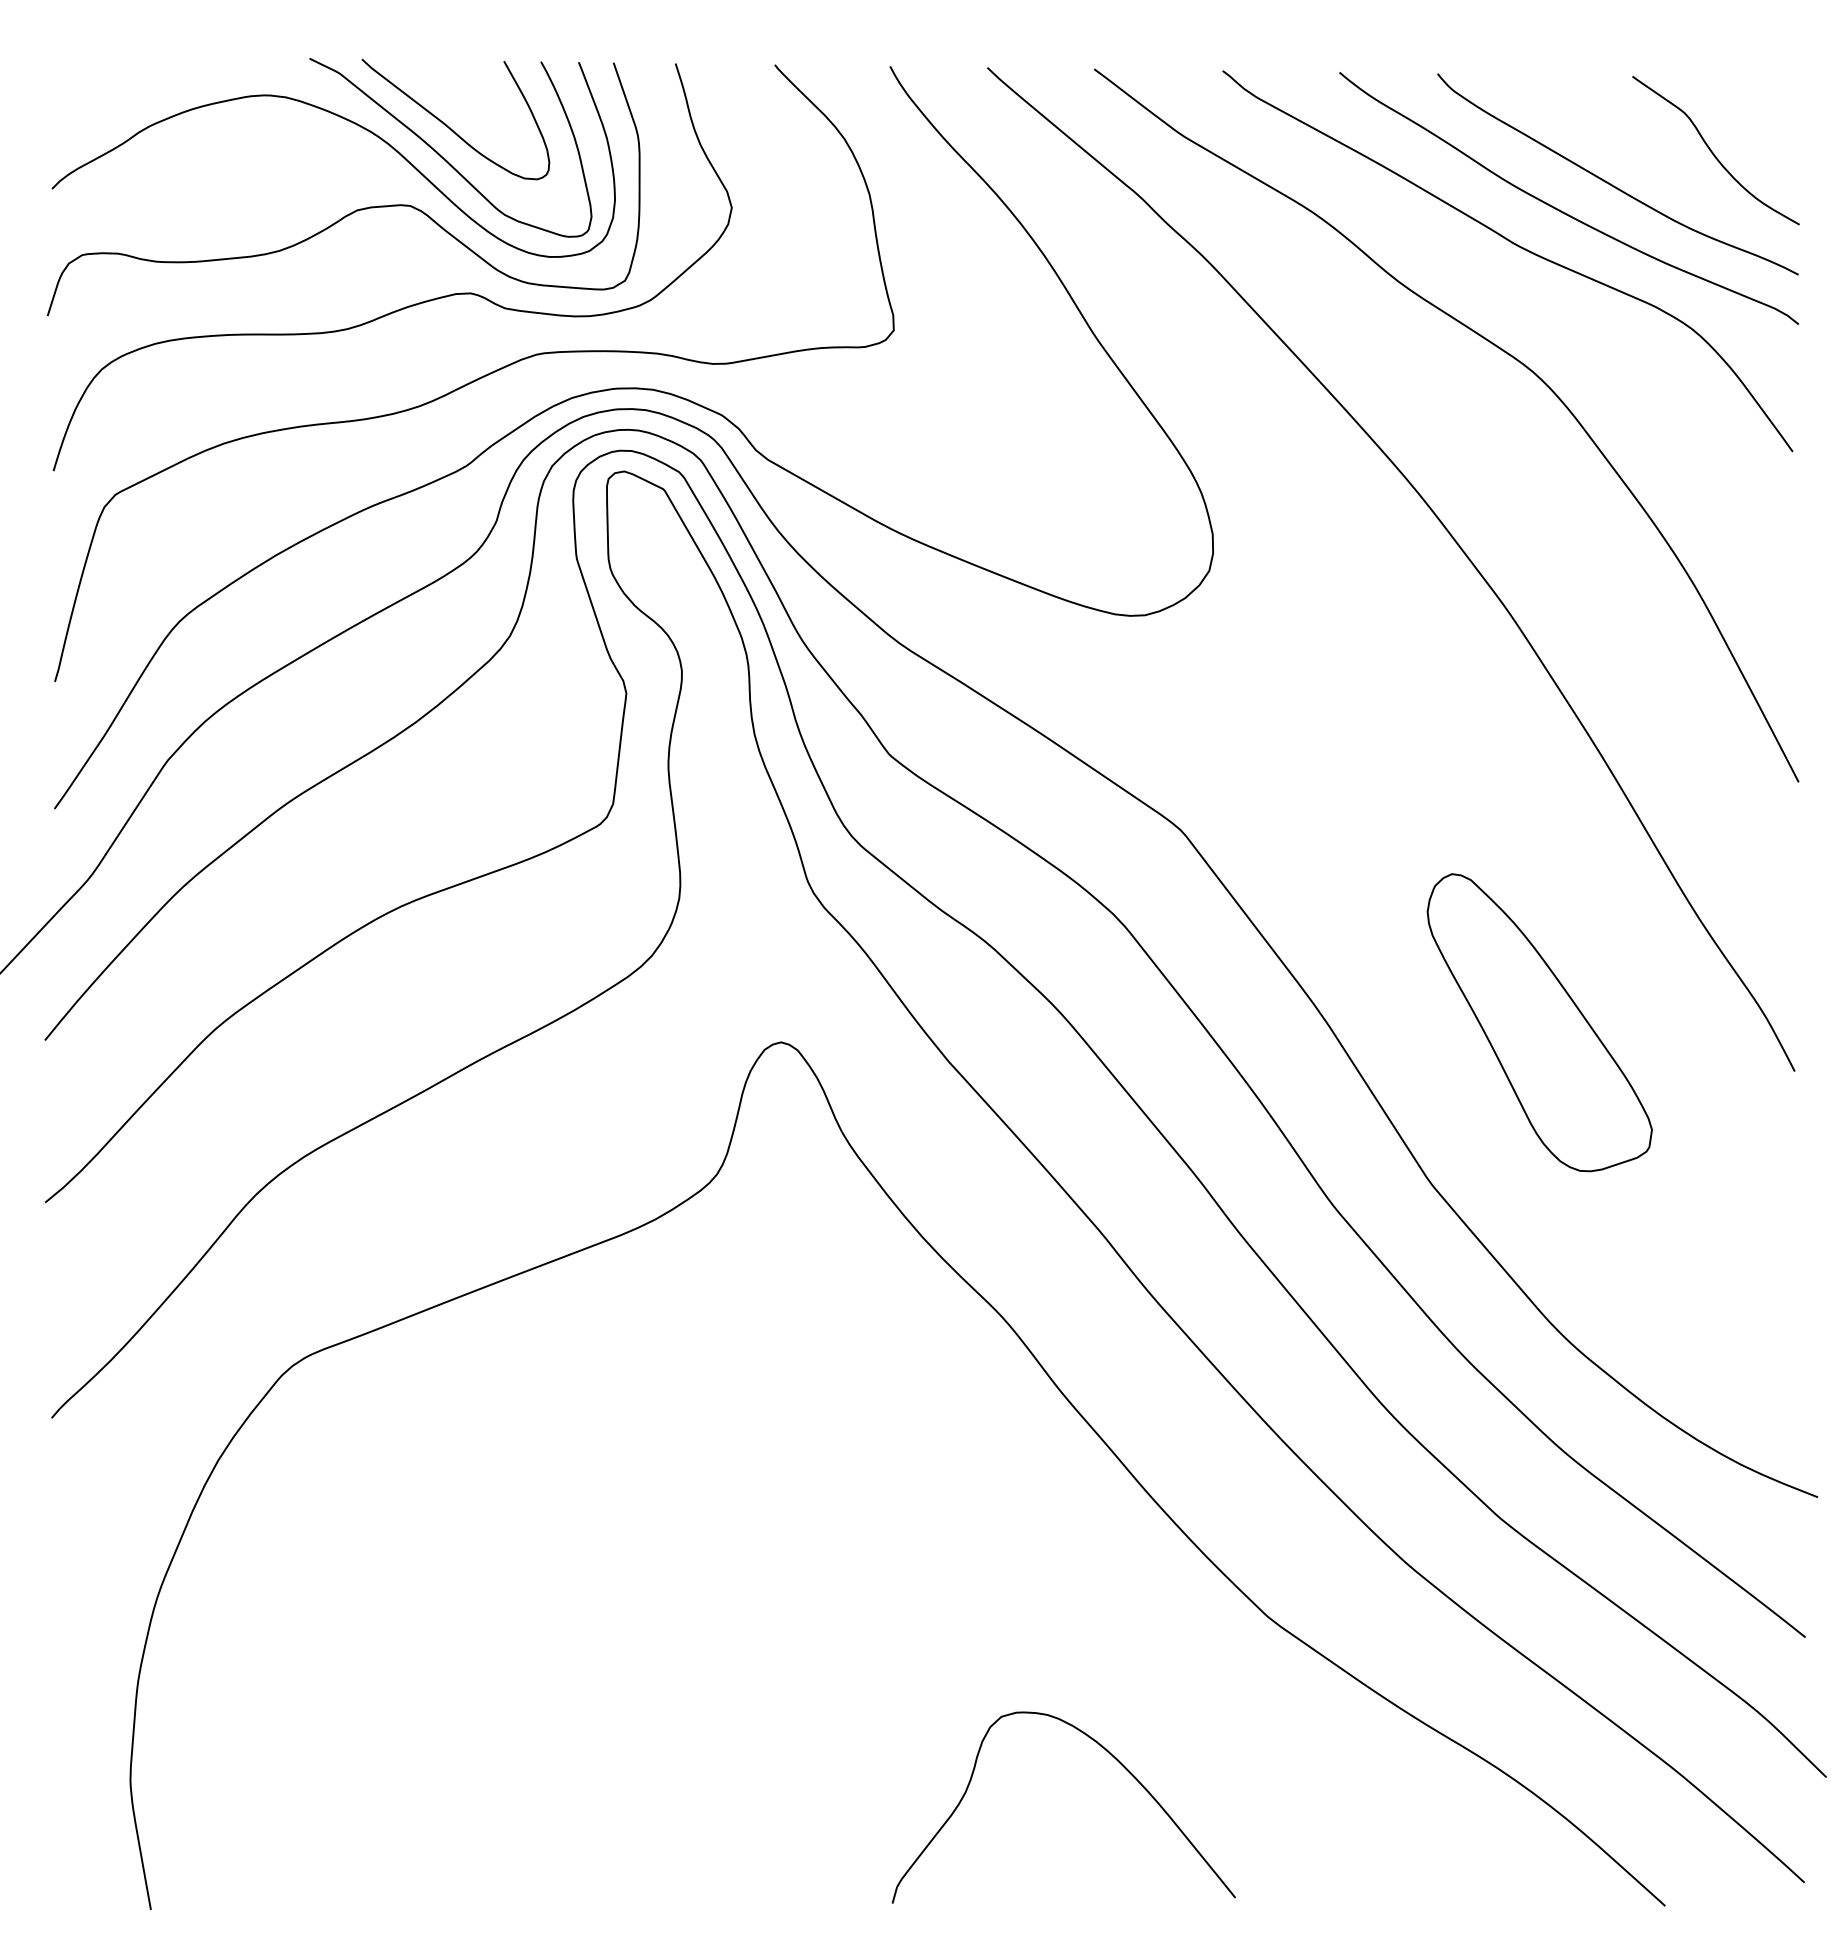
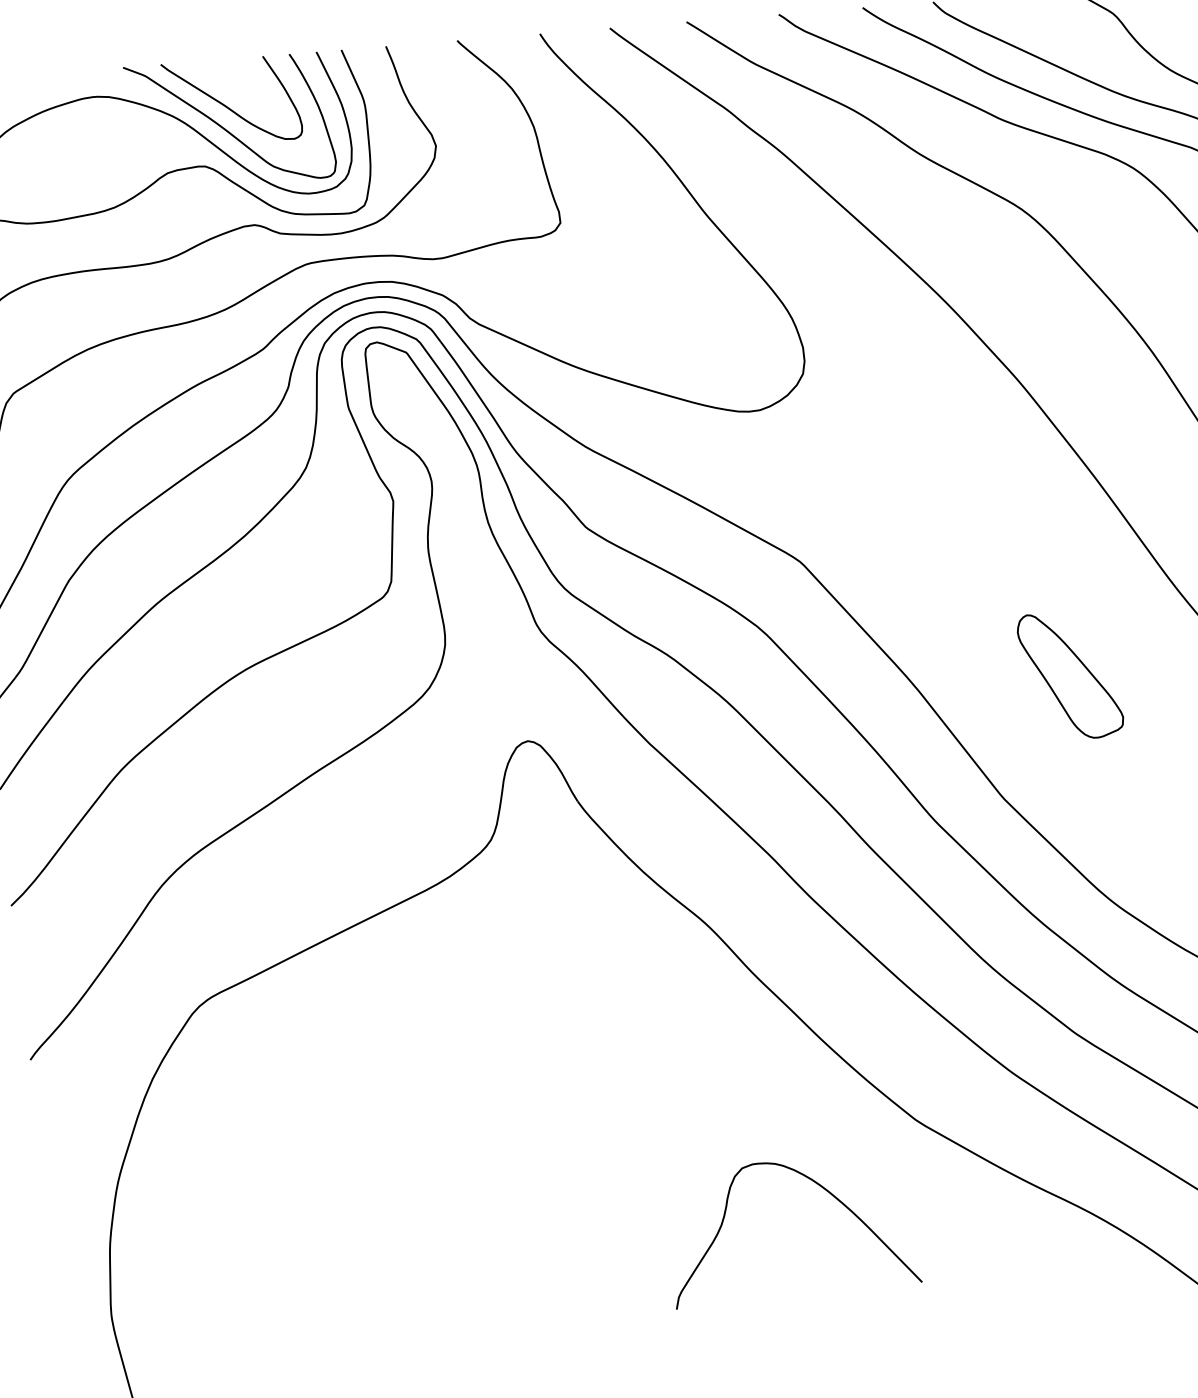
part: (1539, 1022) -> (1070, 675), size x0.6
curve: (1109, 1754) -> (822, 1188), moved

